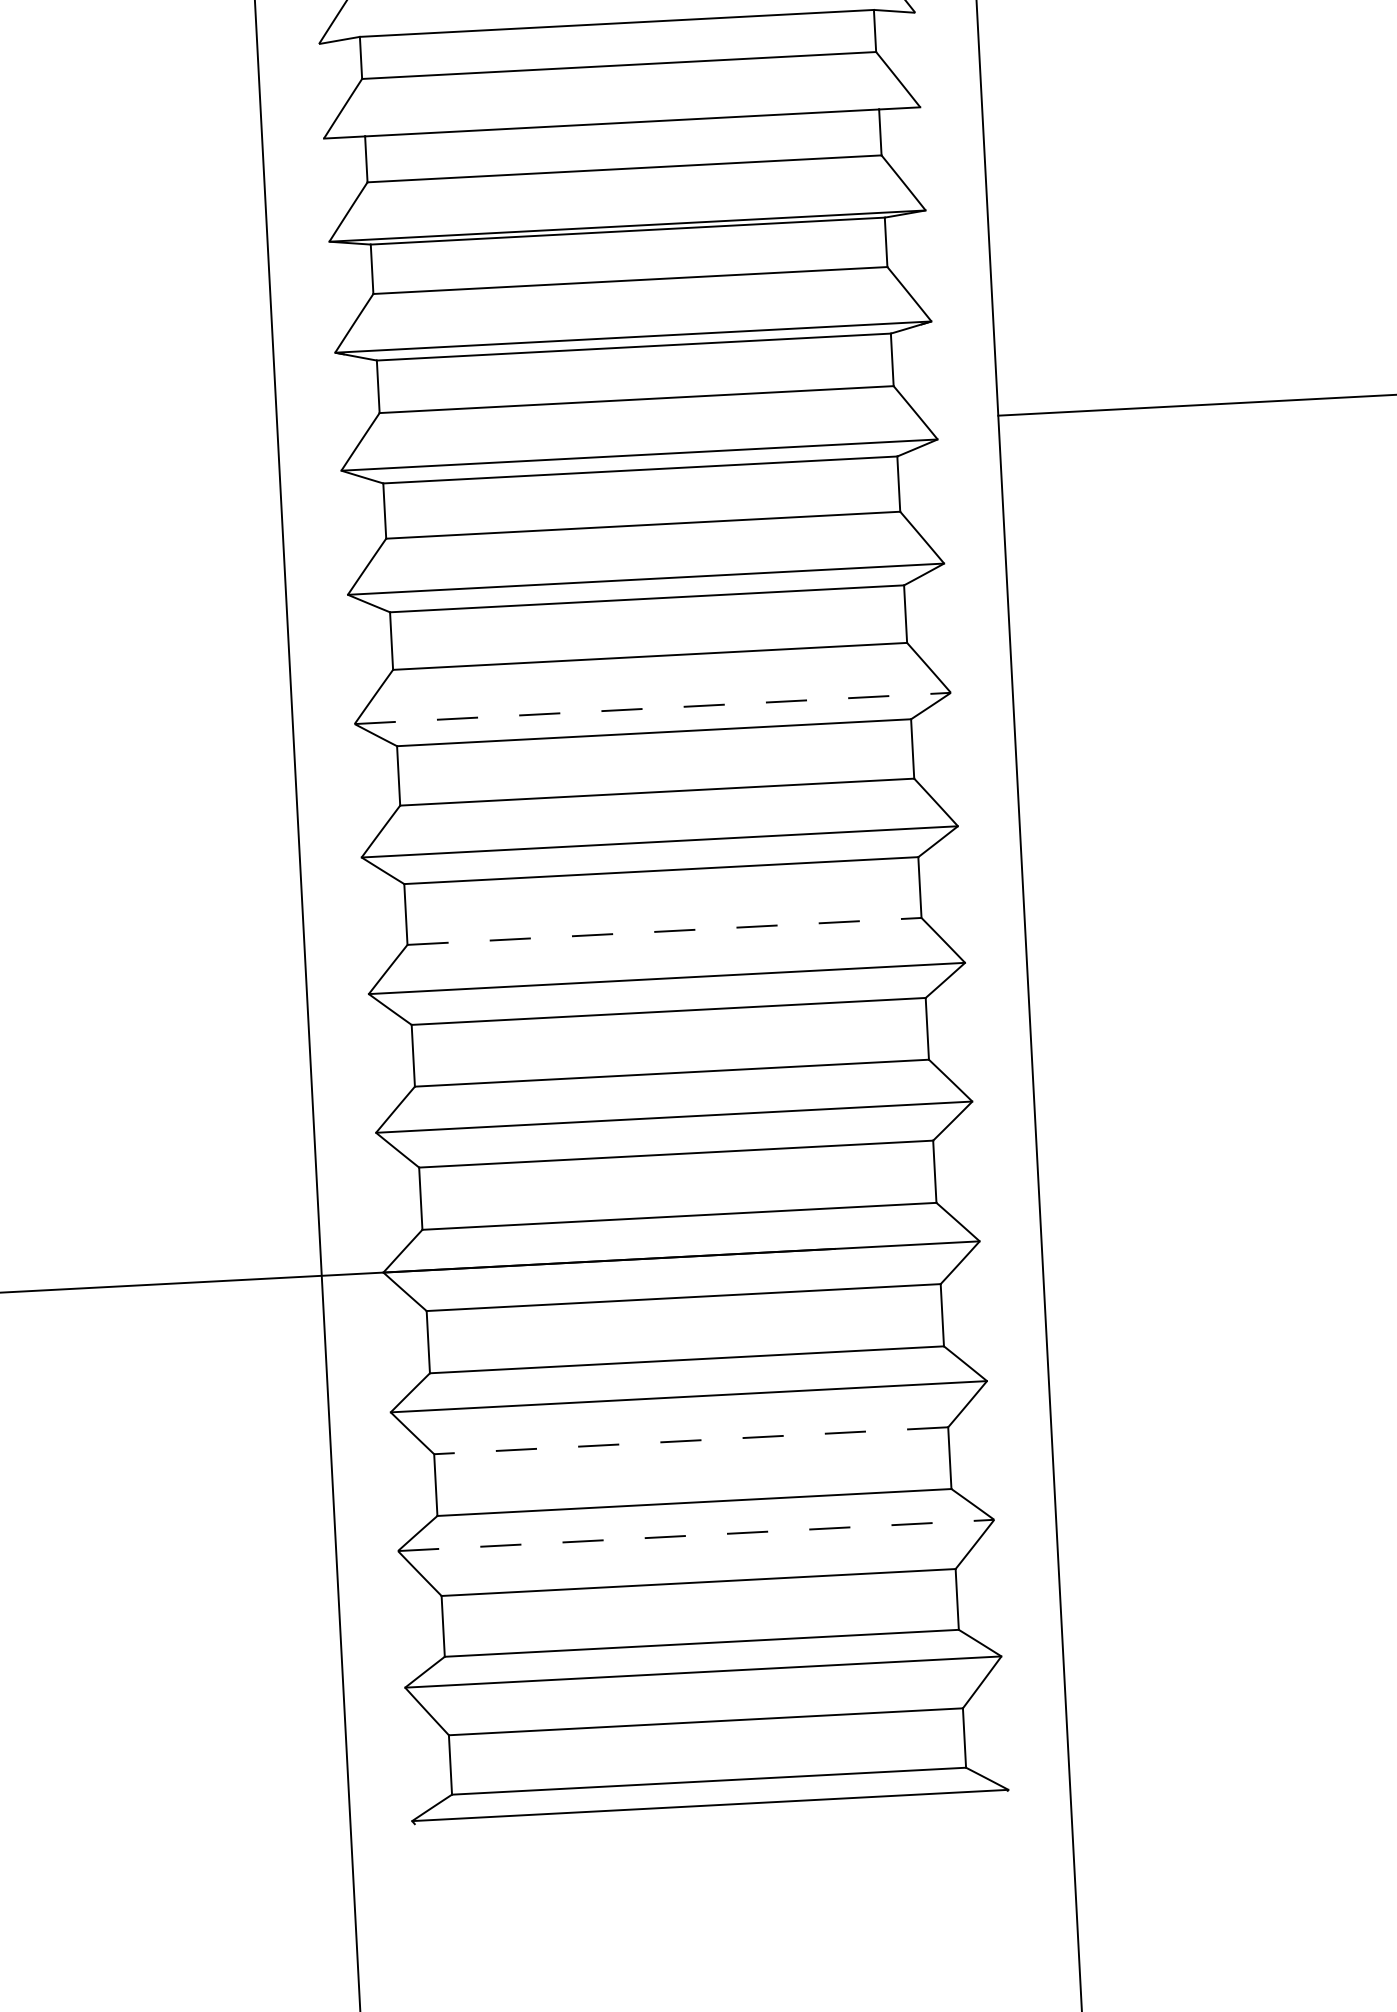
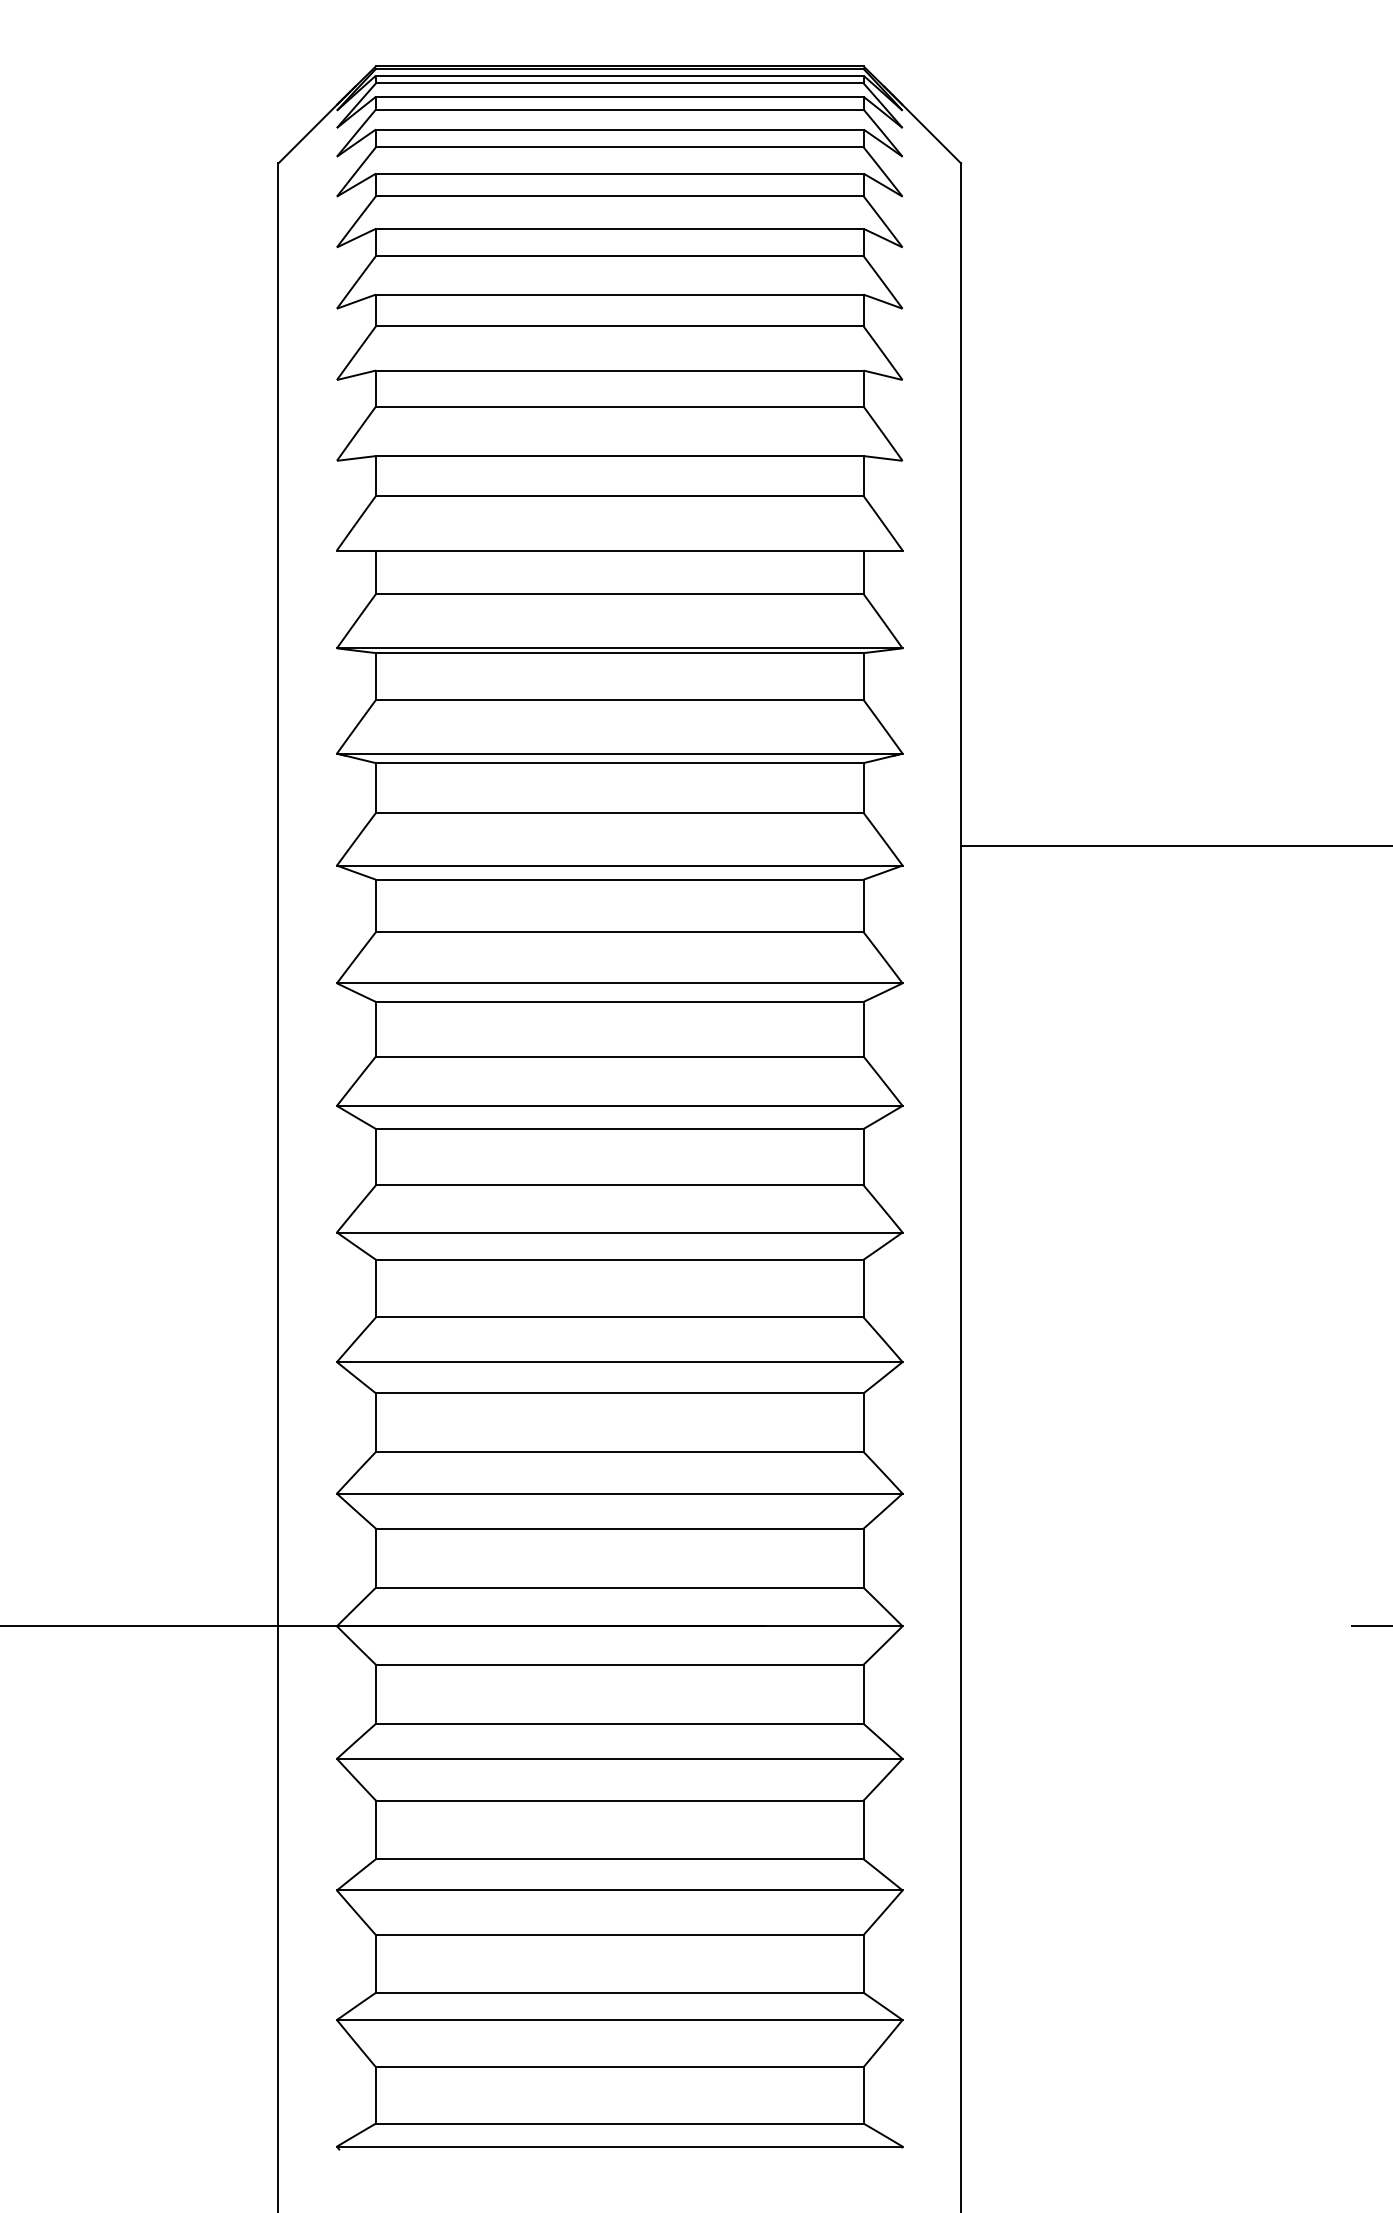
line: (652, 708) -> (619, 1105), dashed -> solid
line: (664, 931) -> (619, 1317), dashed -> solid
line: (690, 1440) -> (619, 1800), dashed -> solid
line: (695, 1535) -> (619, 1890), dashed -> solid

